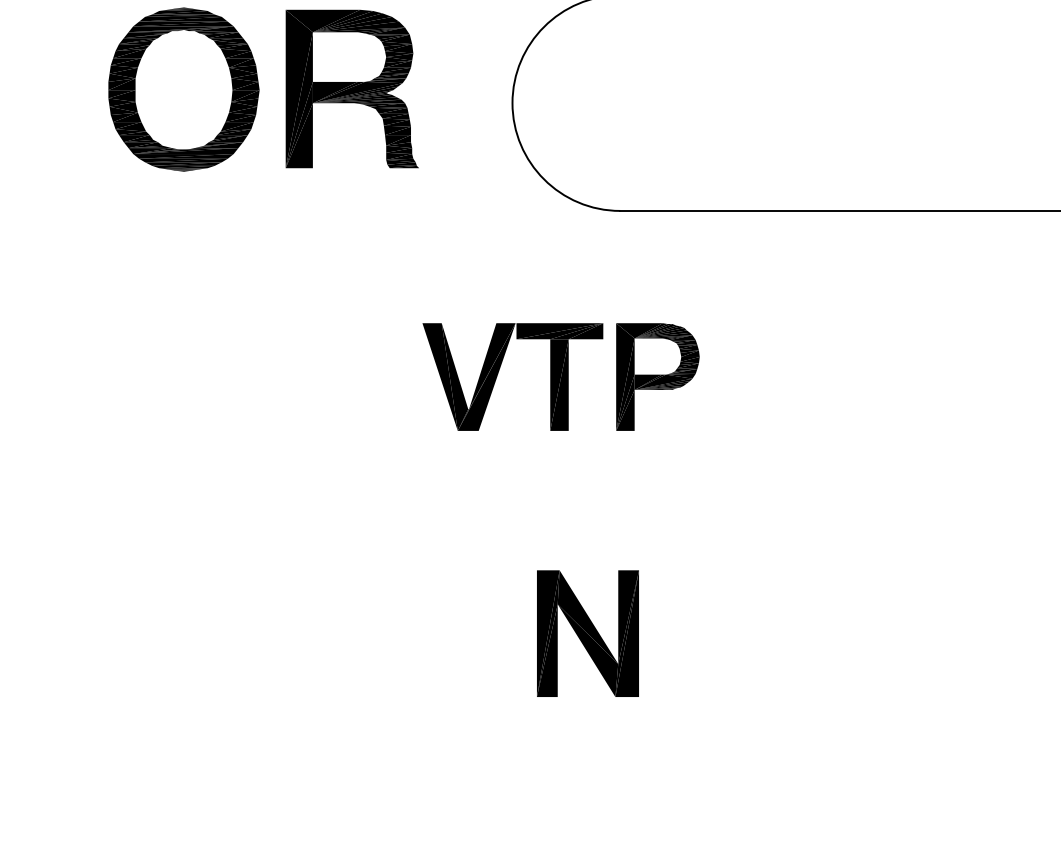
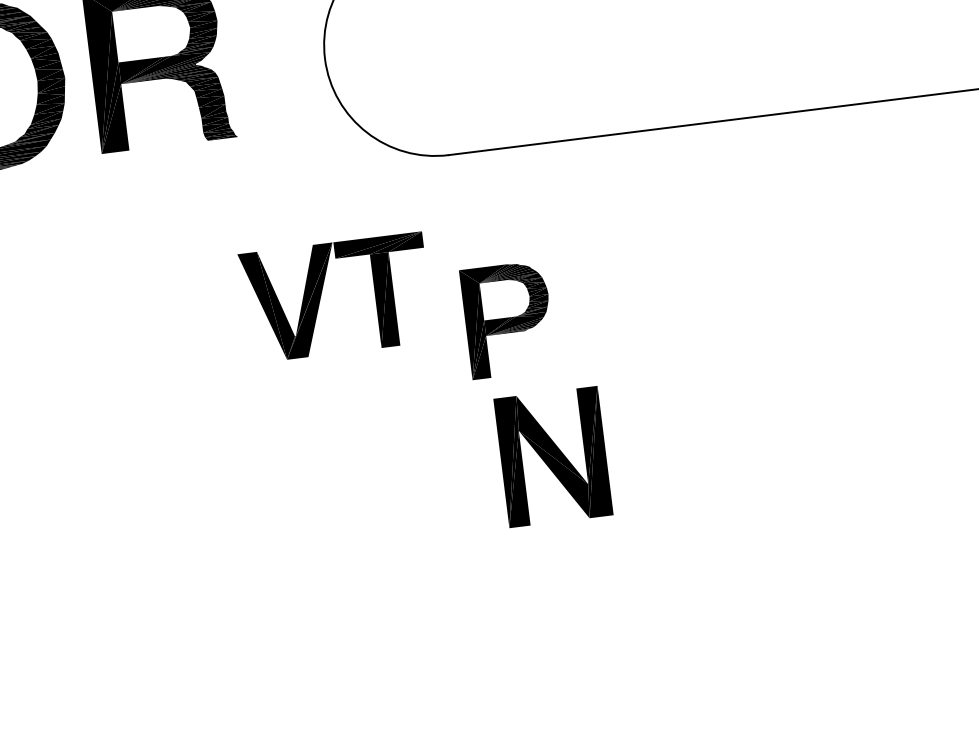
part: (499, 371) -> (322, 293), moved
part: (587, 633) -> (552, 456), moved

